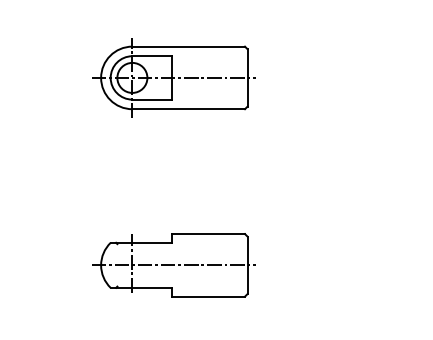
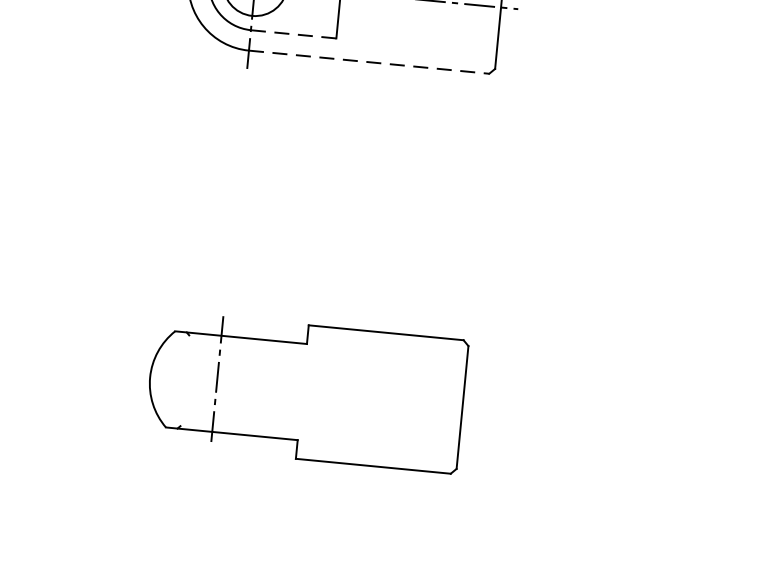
line: (152, 99) -> (293, 34), solid -> dashed
line: (189, 109) -> (370, 62), solid -> dashed
line: (173, 265) -> (304, 392), removed

